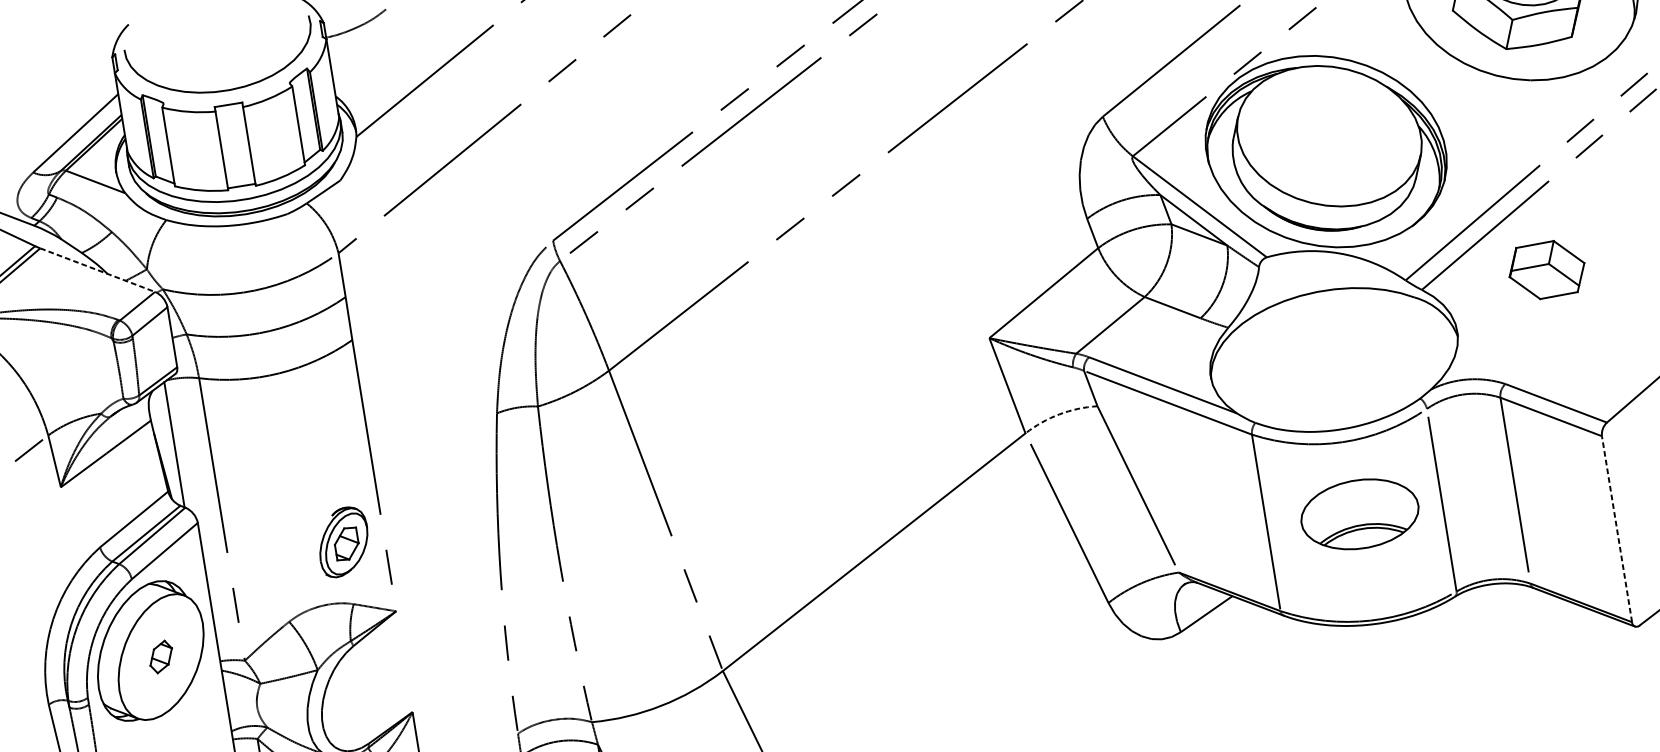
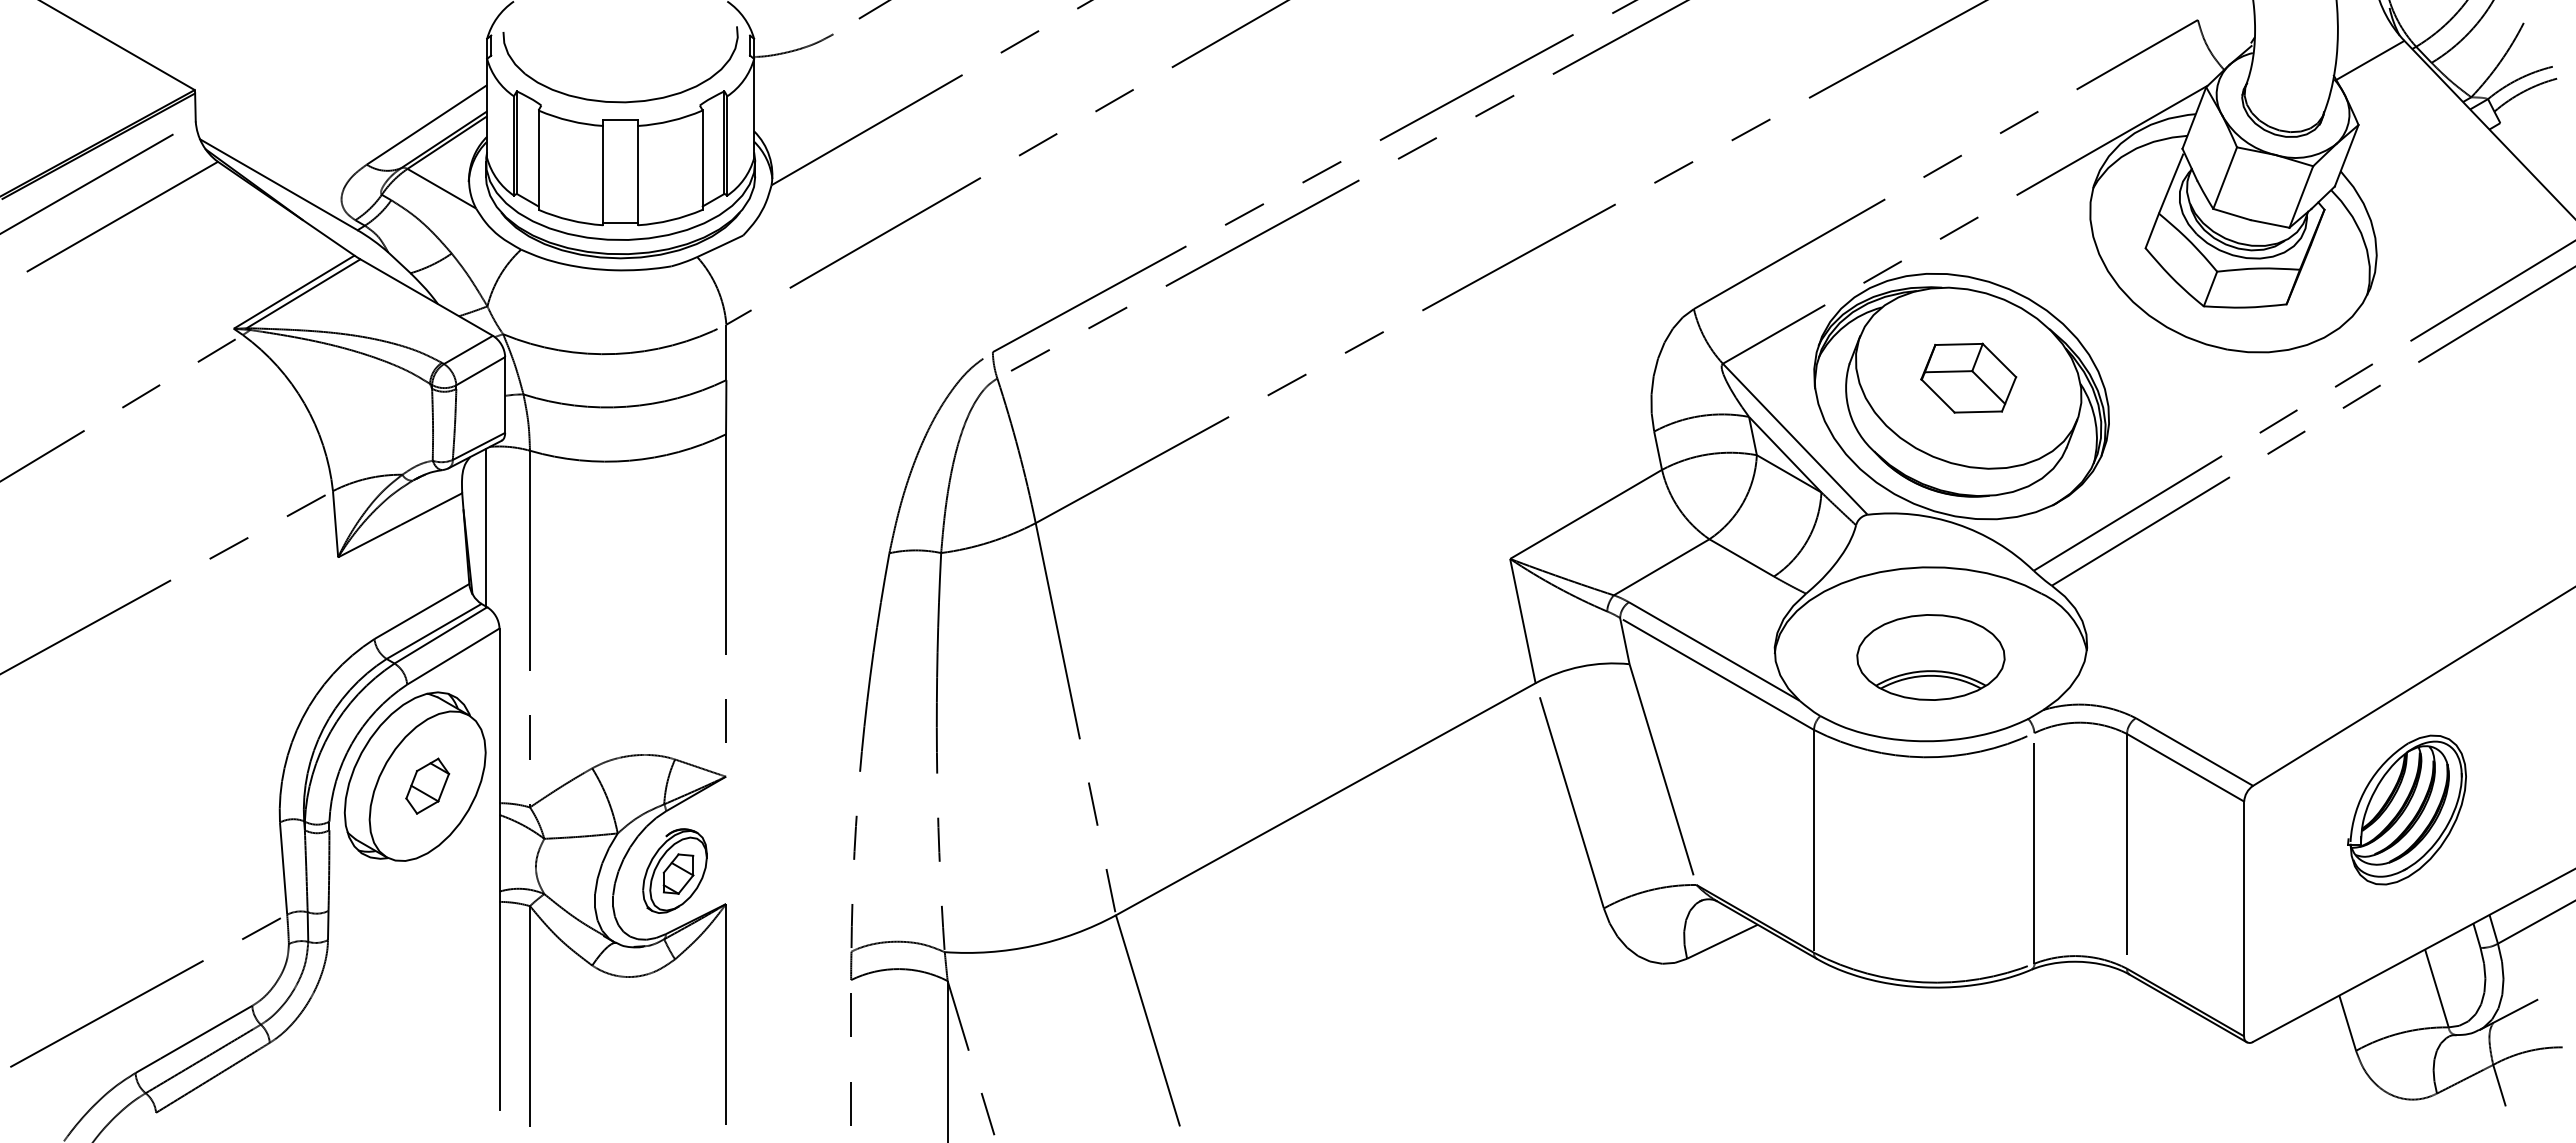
line: (98, 269) -> (427, 297), dashed -> solid
part: (1546, 269) -> (1968, 377), moved
arc: (1059, 414) -> (1581, 666), dashed -> solid
part: (1359, 514) -> (1930, 657), moved
line: (1617, 528) -> (2244, 918), dashed -> solid
part: (343, 541) -> (674, 870), moved
part: (160, 656) -> (427, 785), size x1.43

